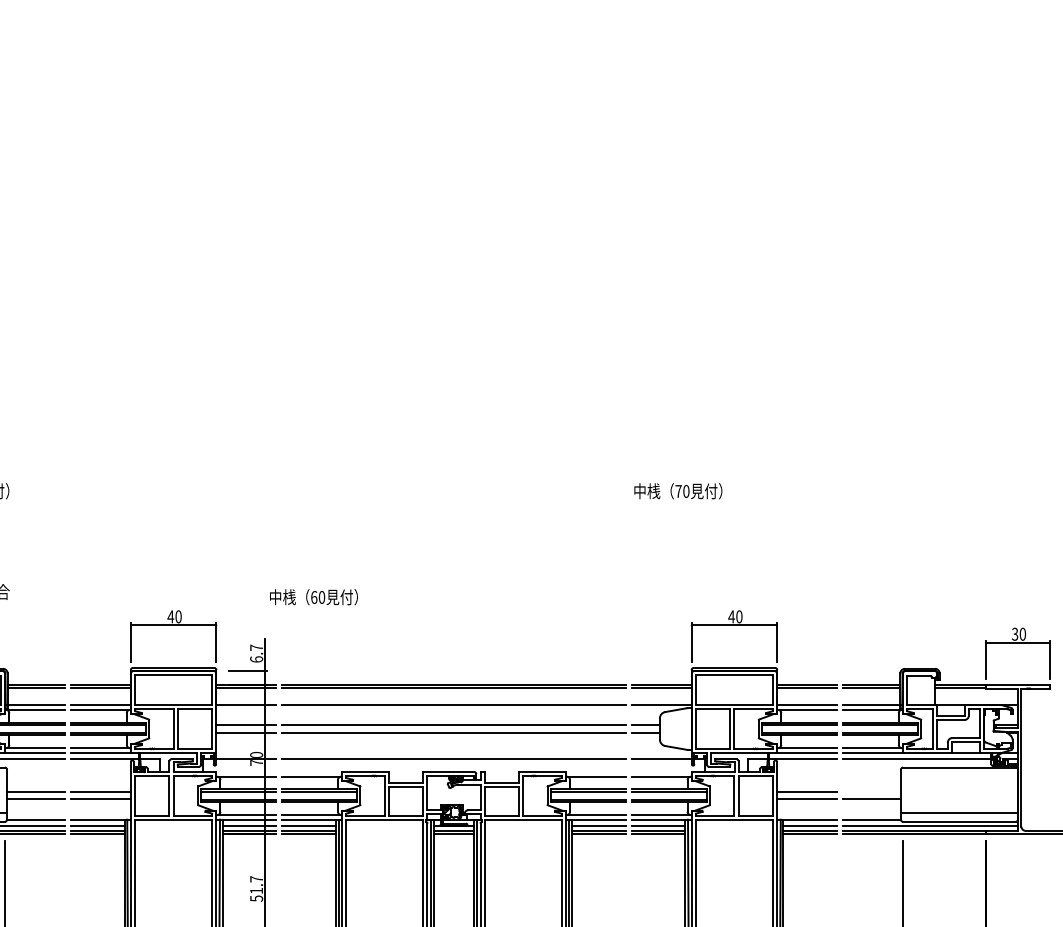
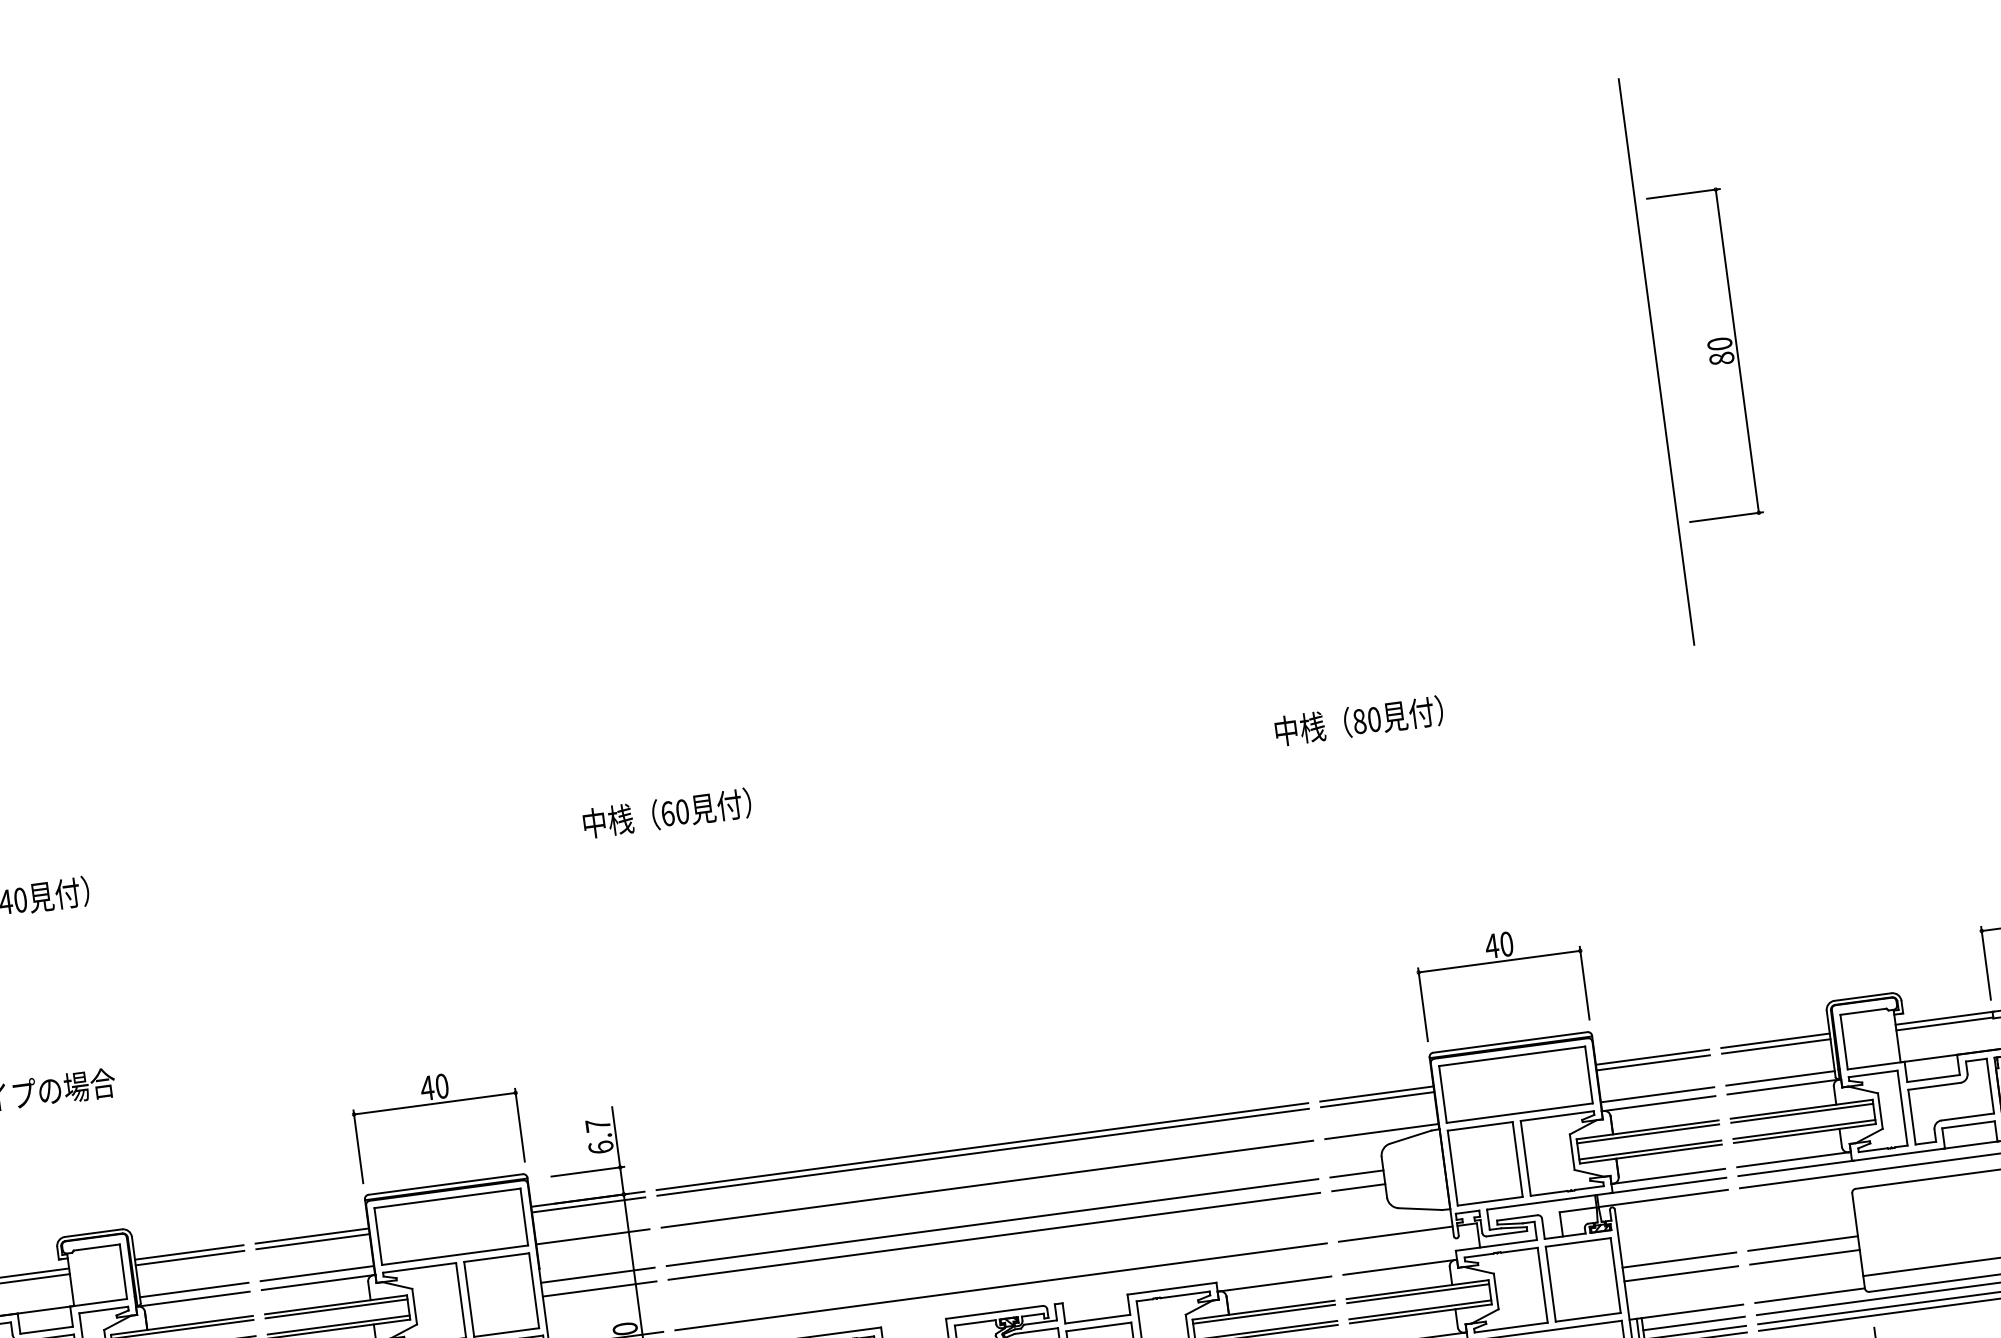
part: (879, 325) -> (1699, 355), added
text: (678, 491) -> (1359, 721), 70 -> 80
text: (313, 597) -> (666, 814), moved
line: (871, 792) -> (1802, 1244), added

